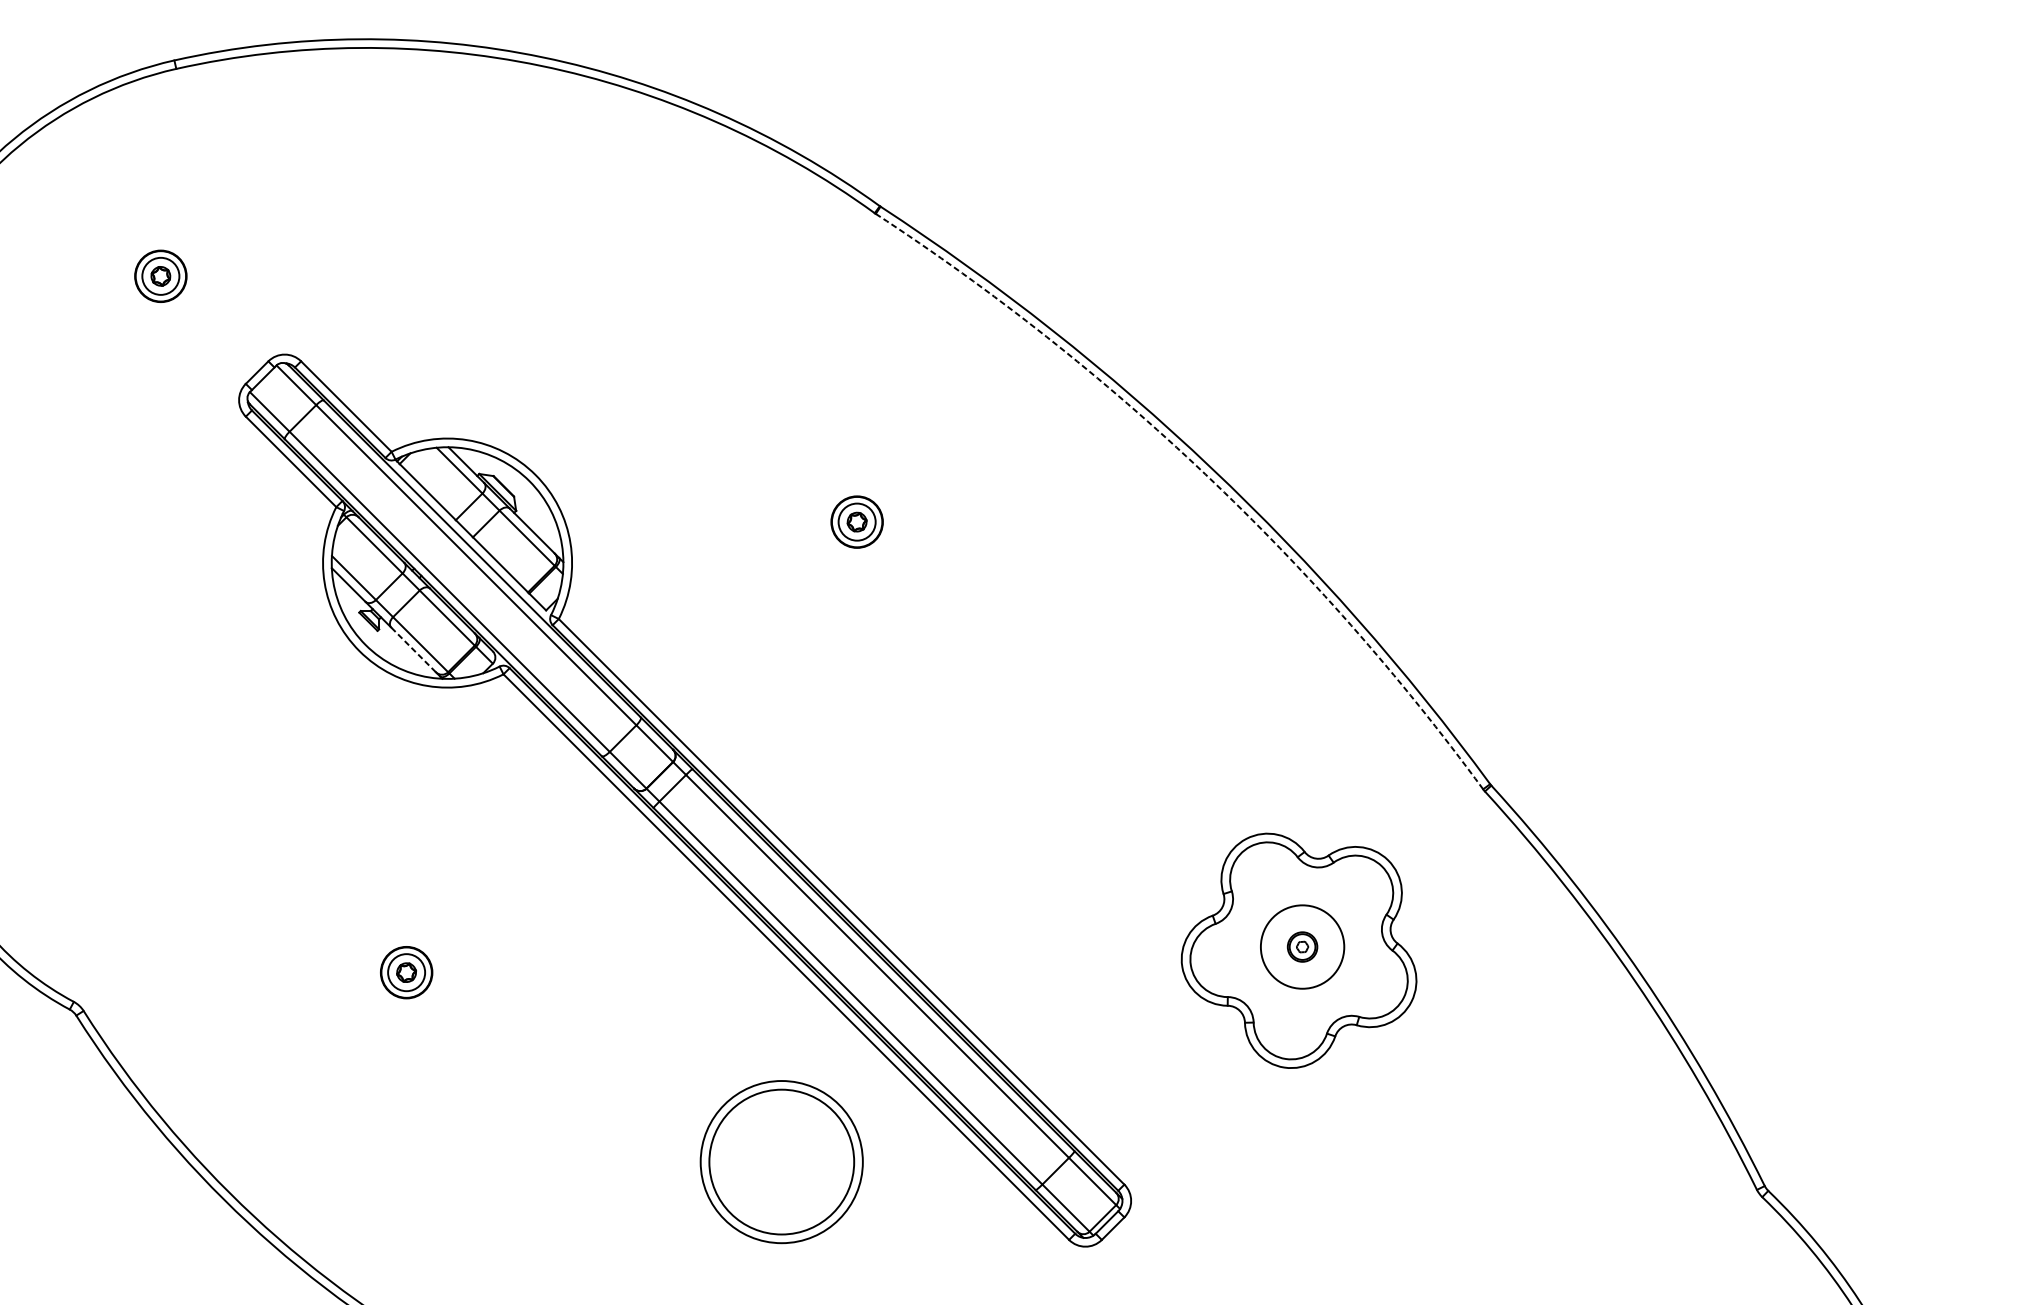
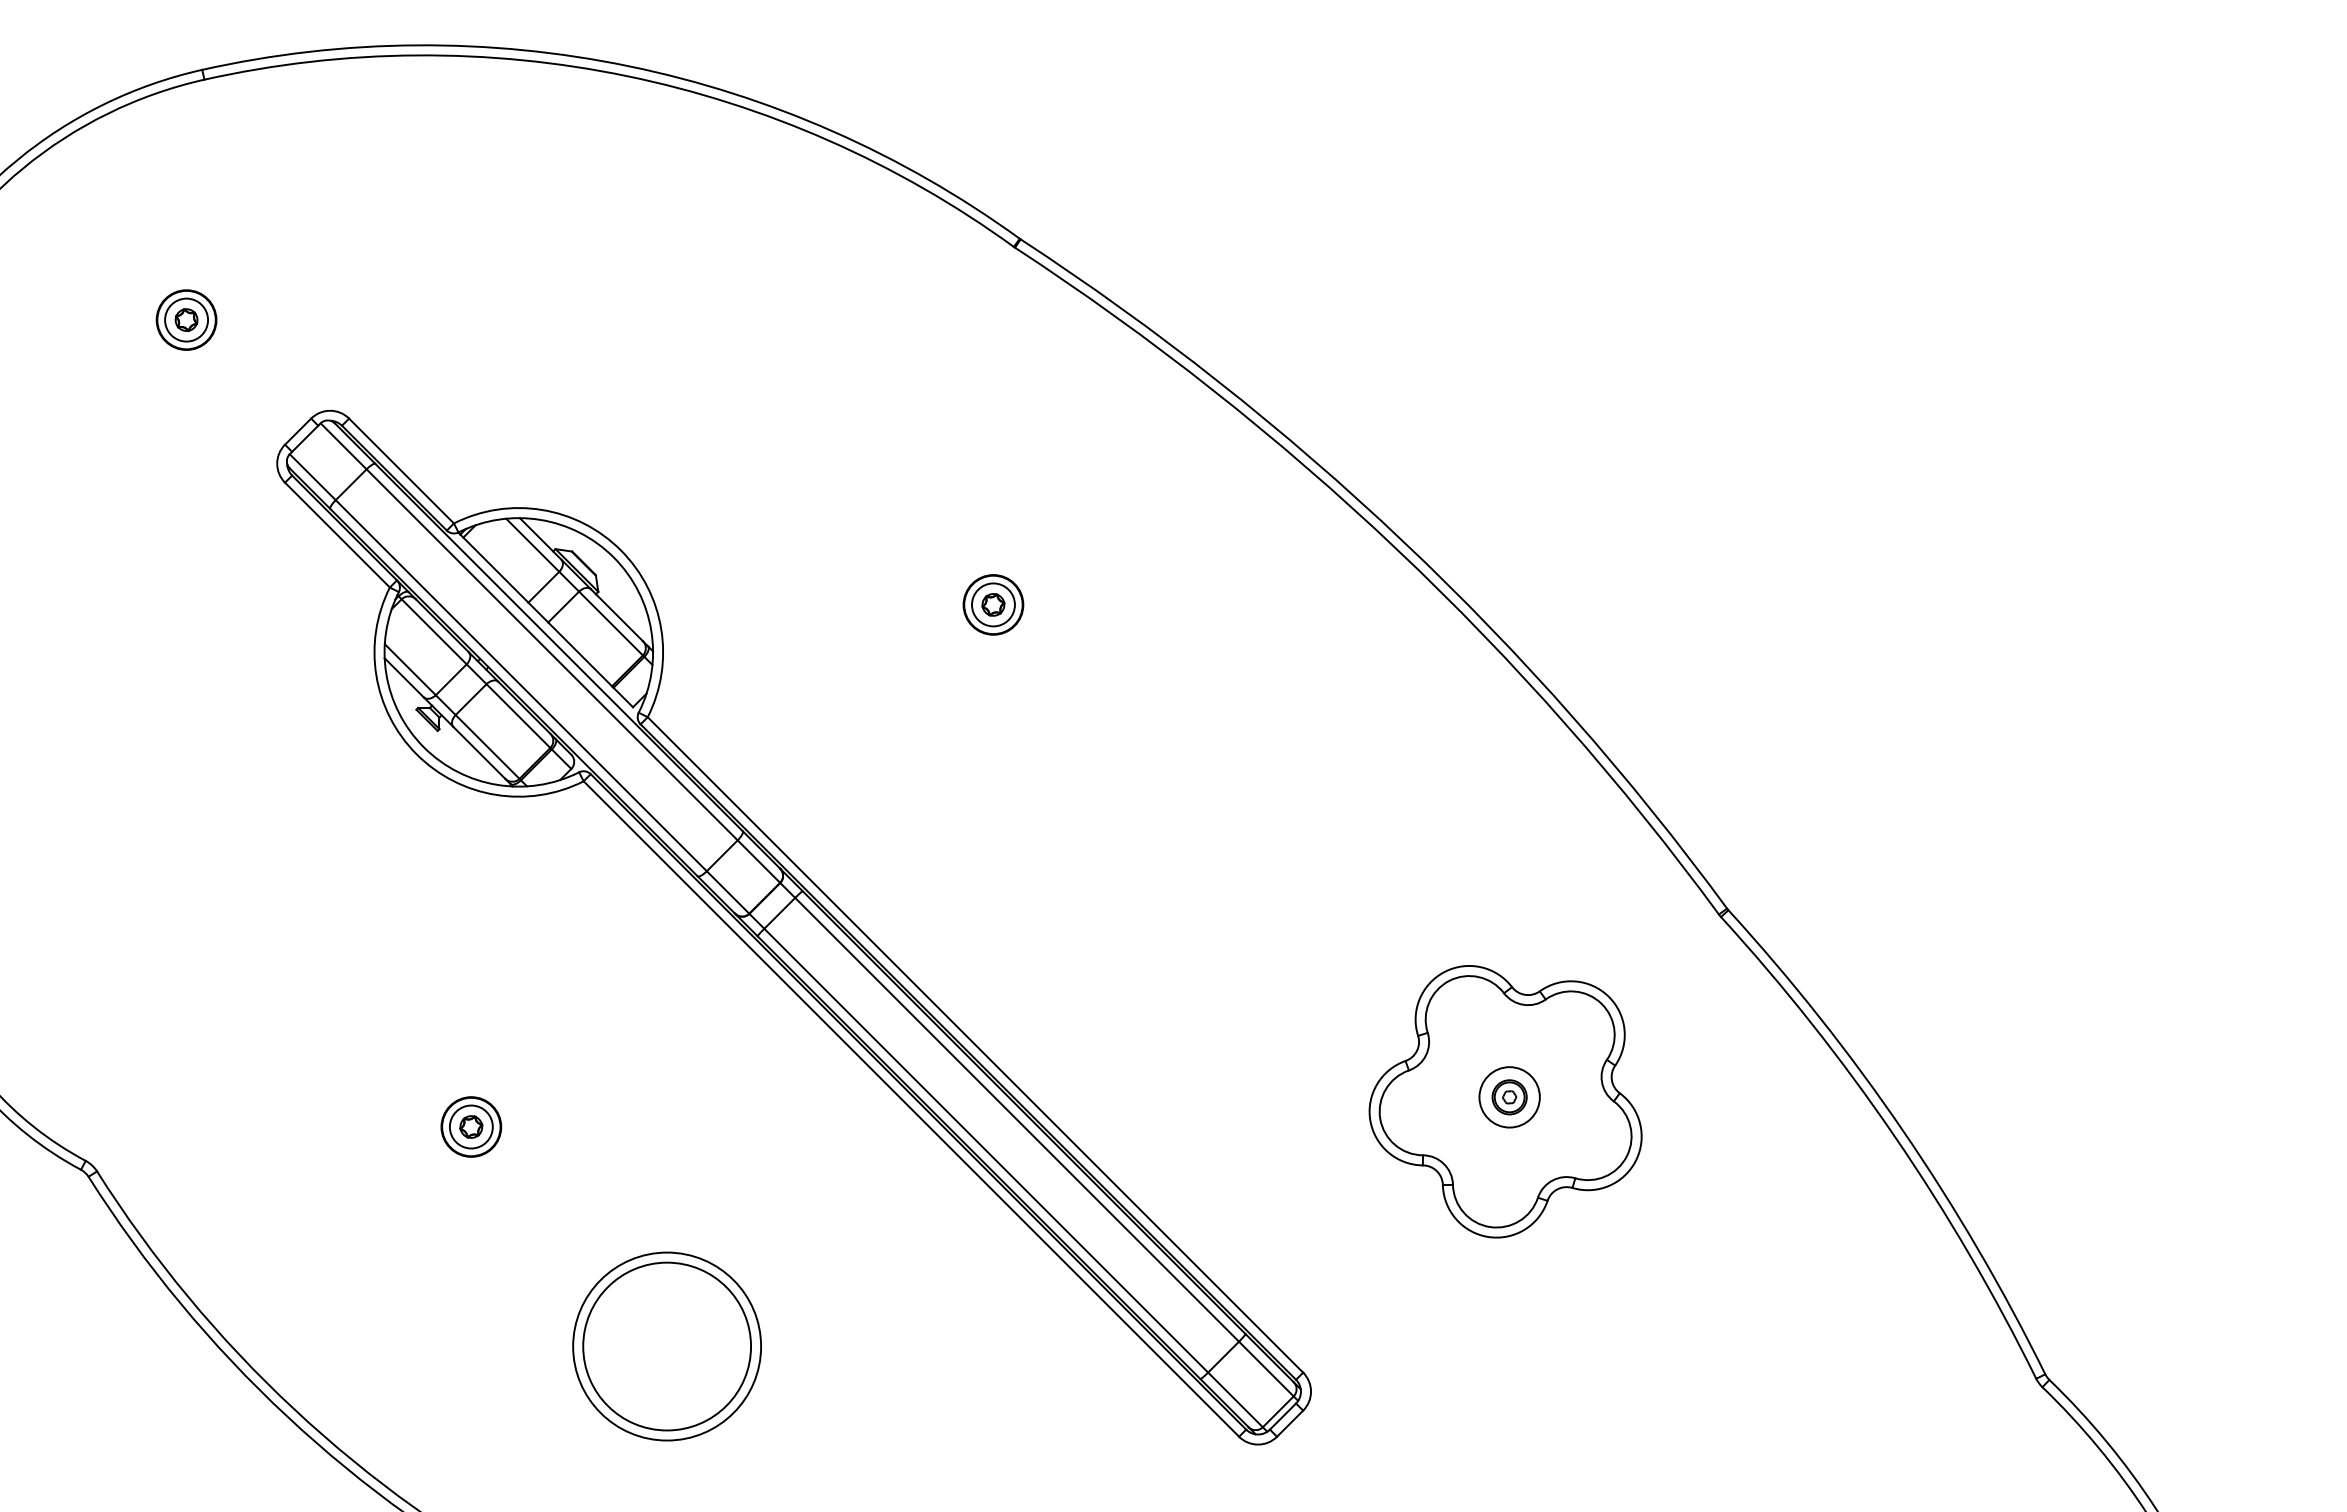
arc: (1205, 474) -> (1397, 549), dashed -> solid
line: (413, 649) -> (479, 752), dashed -> solid
circle: (1302, 947) -> (1509, 1097), size x0.62
part: (781, 1162) -> (666, 1346), moved

